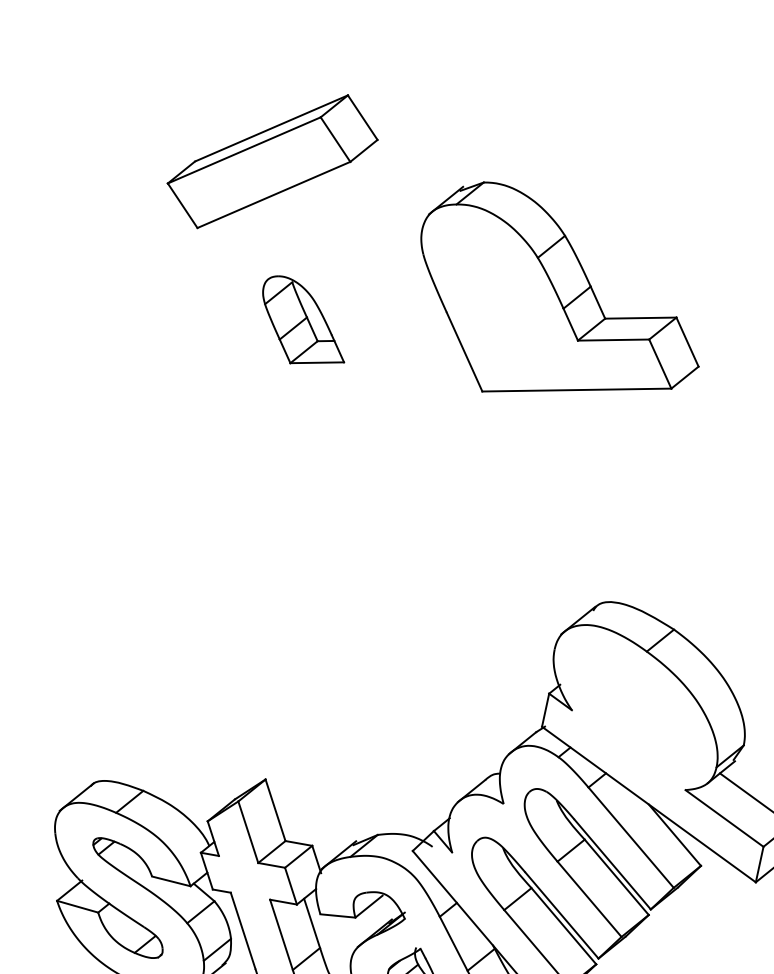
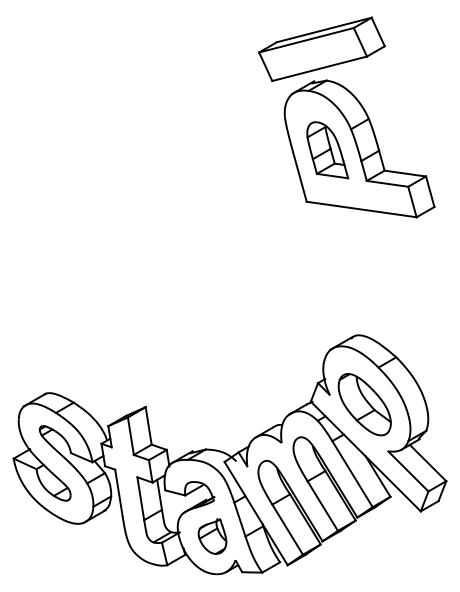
part: (271, 161) -> (321, 49), moved
part: (302, 321) -> (327, 150), moved
part: (632, 717) -> (364, 404), added

